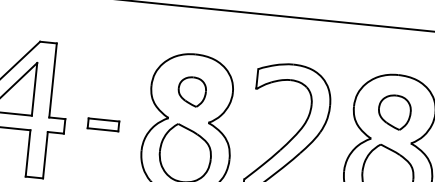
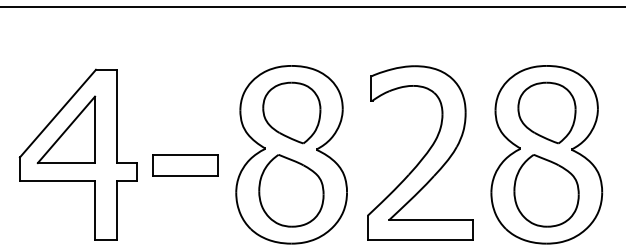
part: (191, 91) -> (291, 112), size x1.67
part: (394, 111) -> (546, 112), size x1.43
part: (103, 124) -> (185, 165), size x1.67

